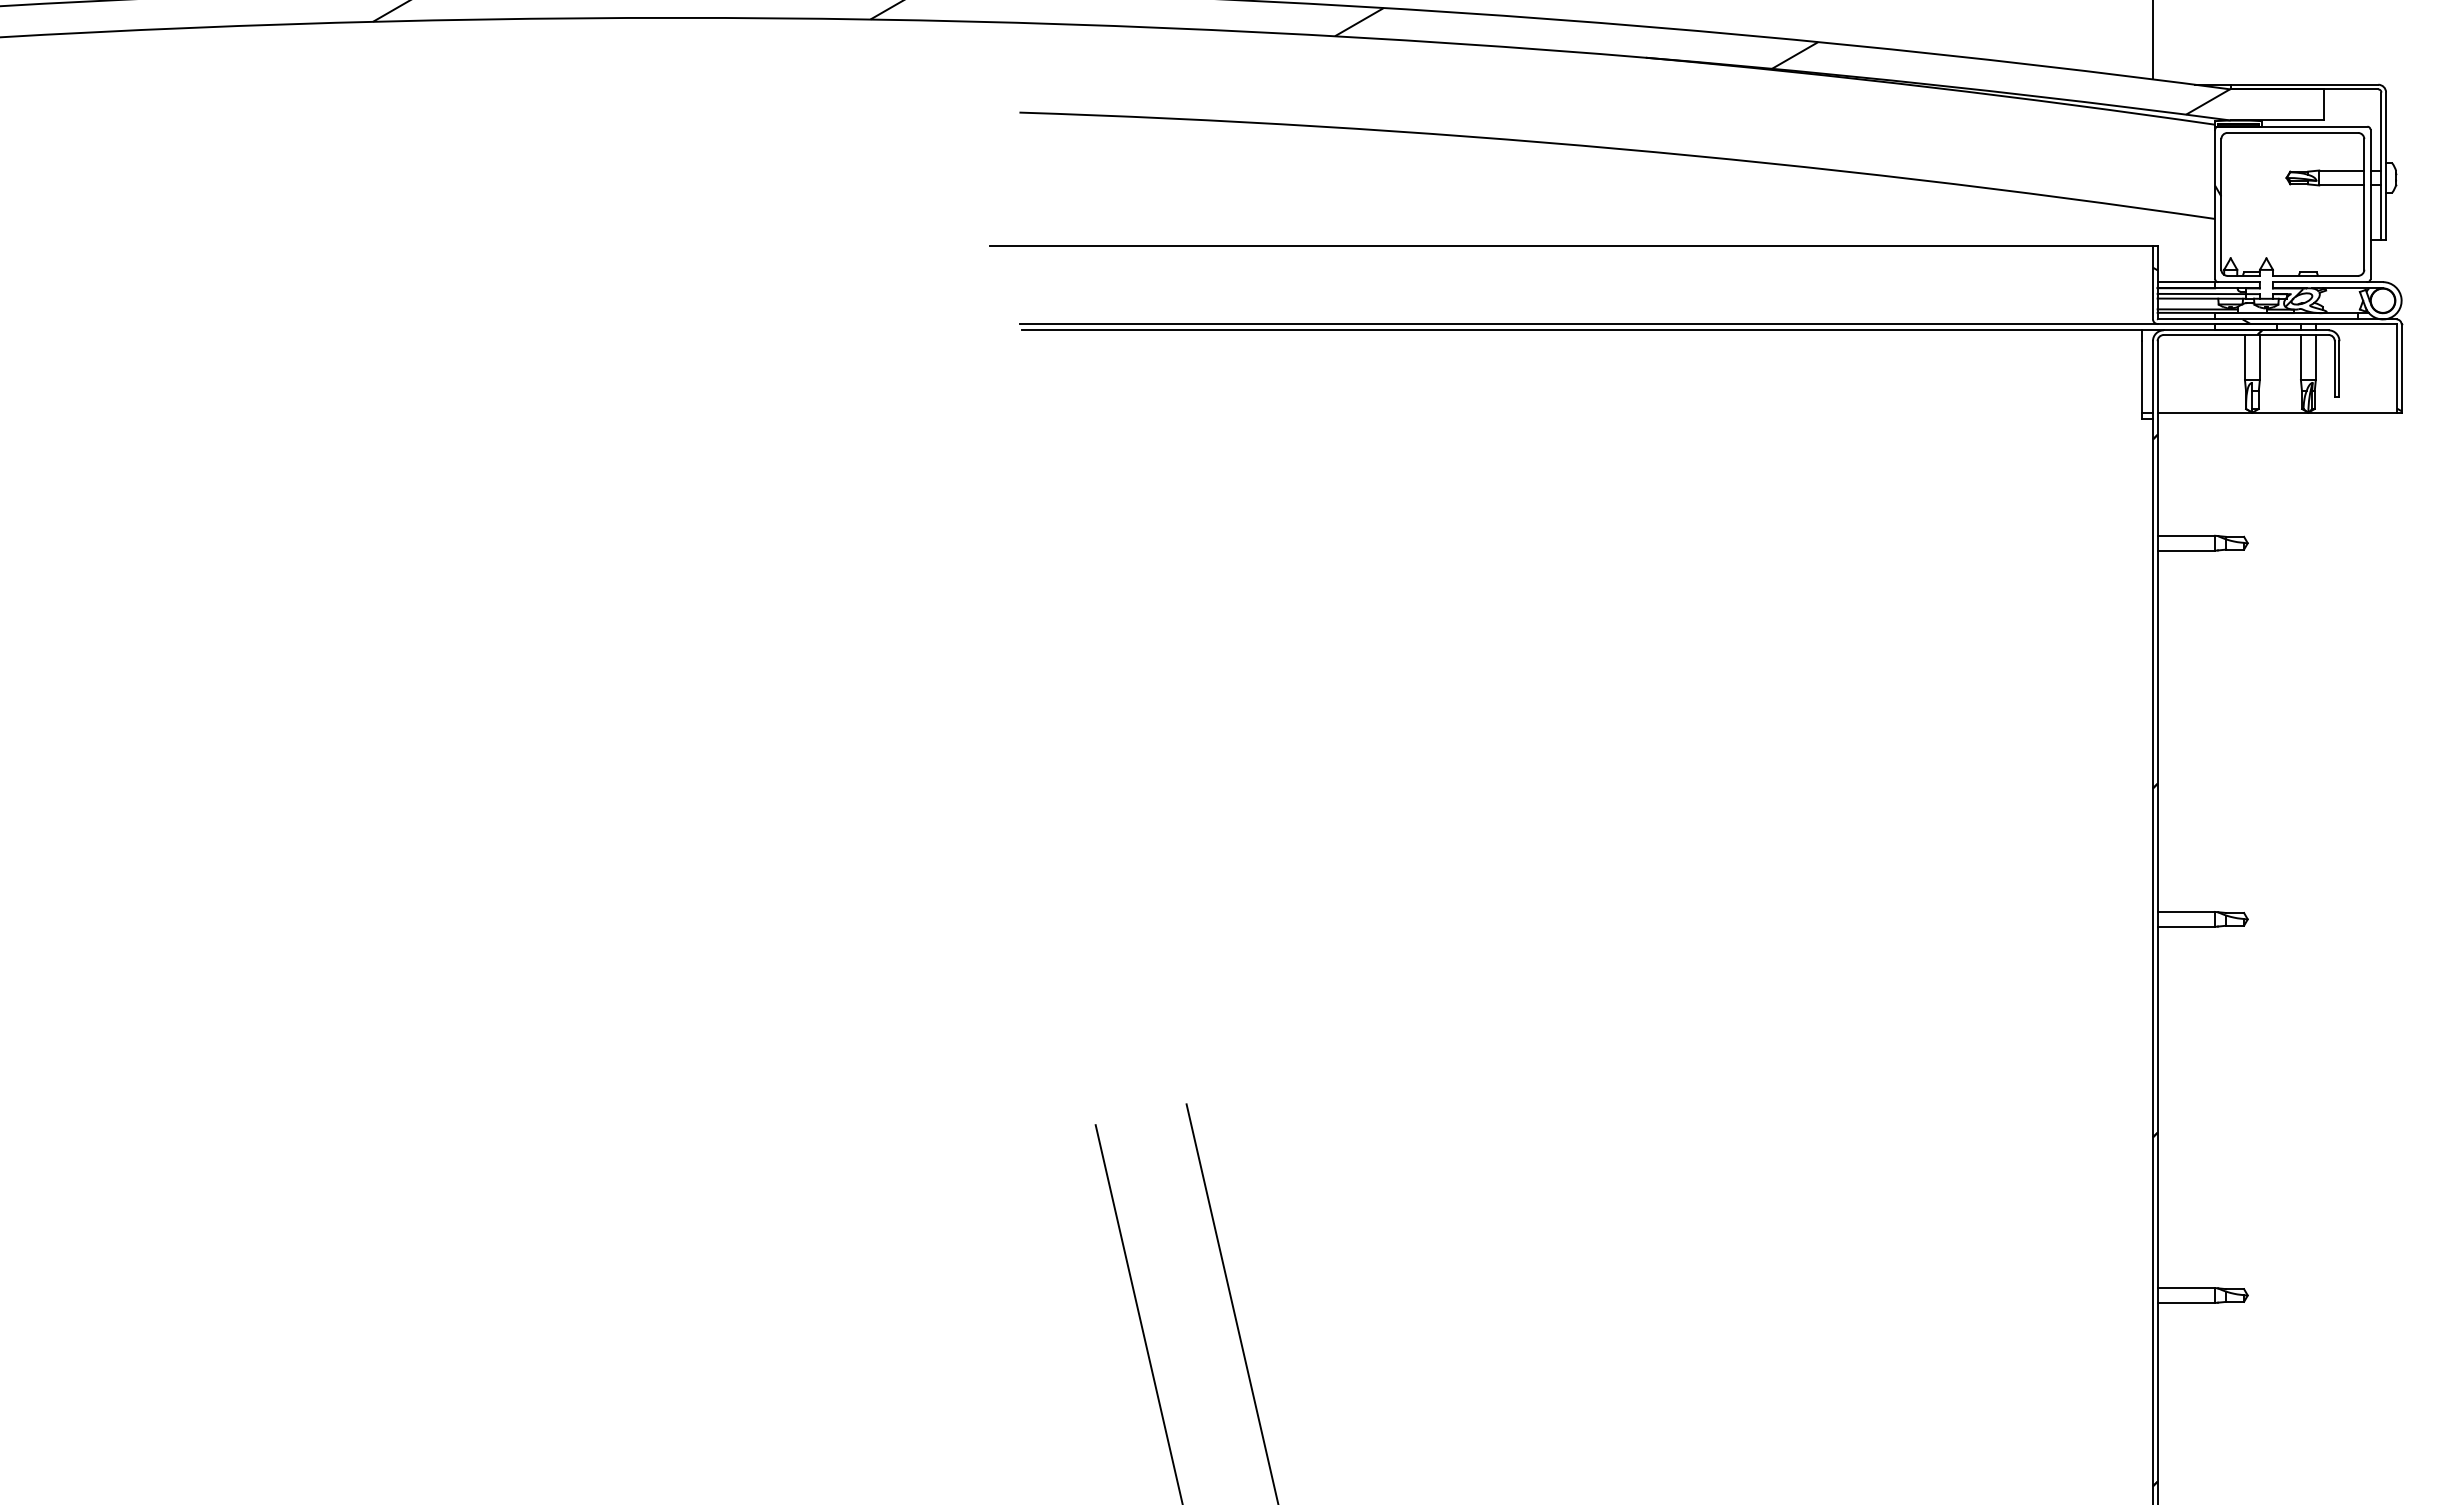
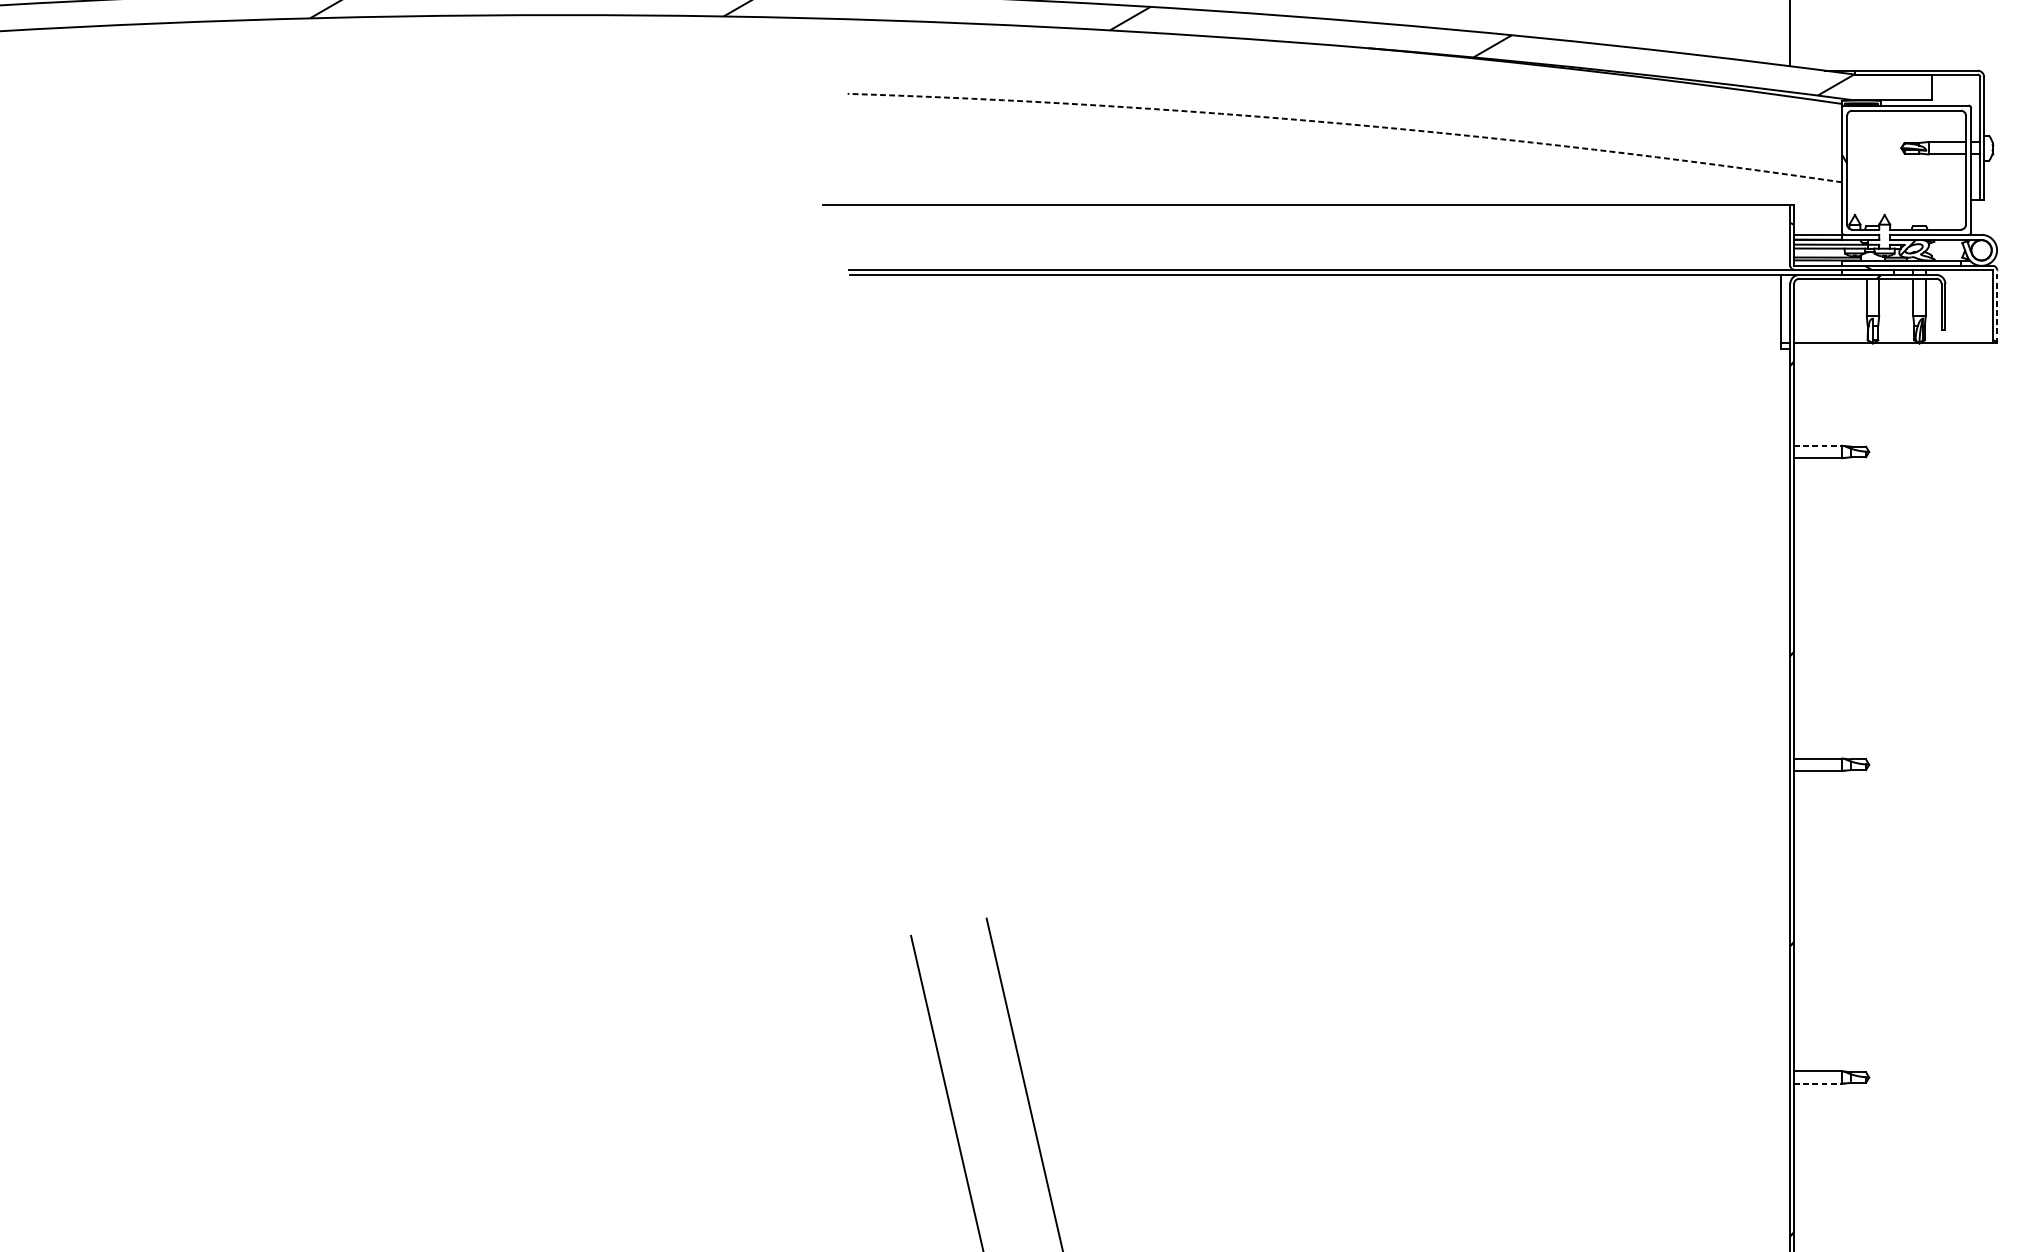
arc: (1618, 148) -> (1345, 123), solid -> dashed
line: (2401, 368) -> (1996, 306), solid -> dashed
line: (2186, 535) -> (1818, 445), solid -> dashed
line: (2186, 1302) -> (1818, 1083), solid -> dashed

